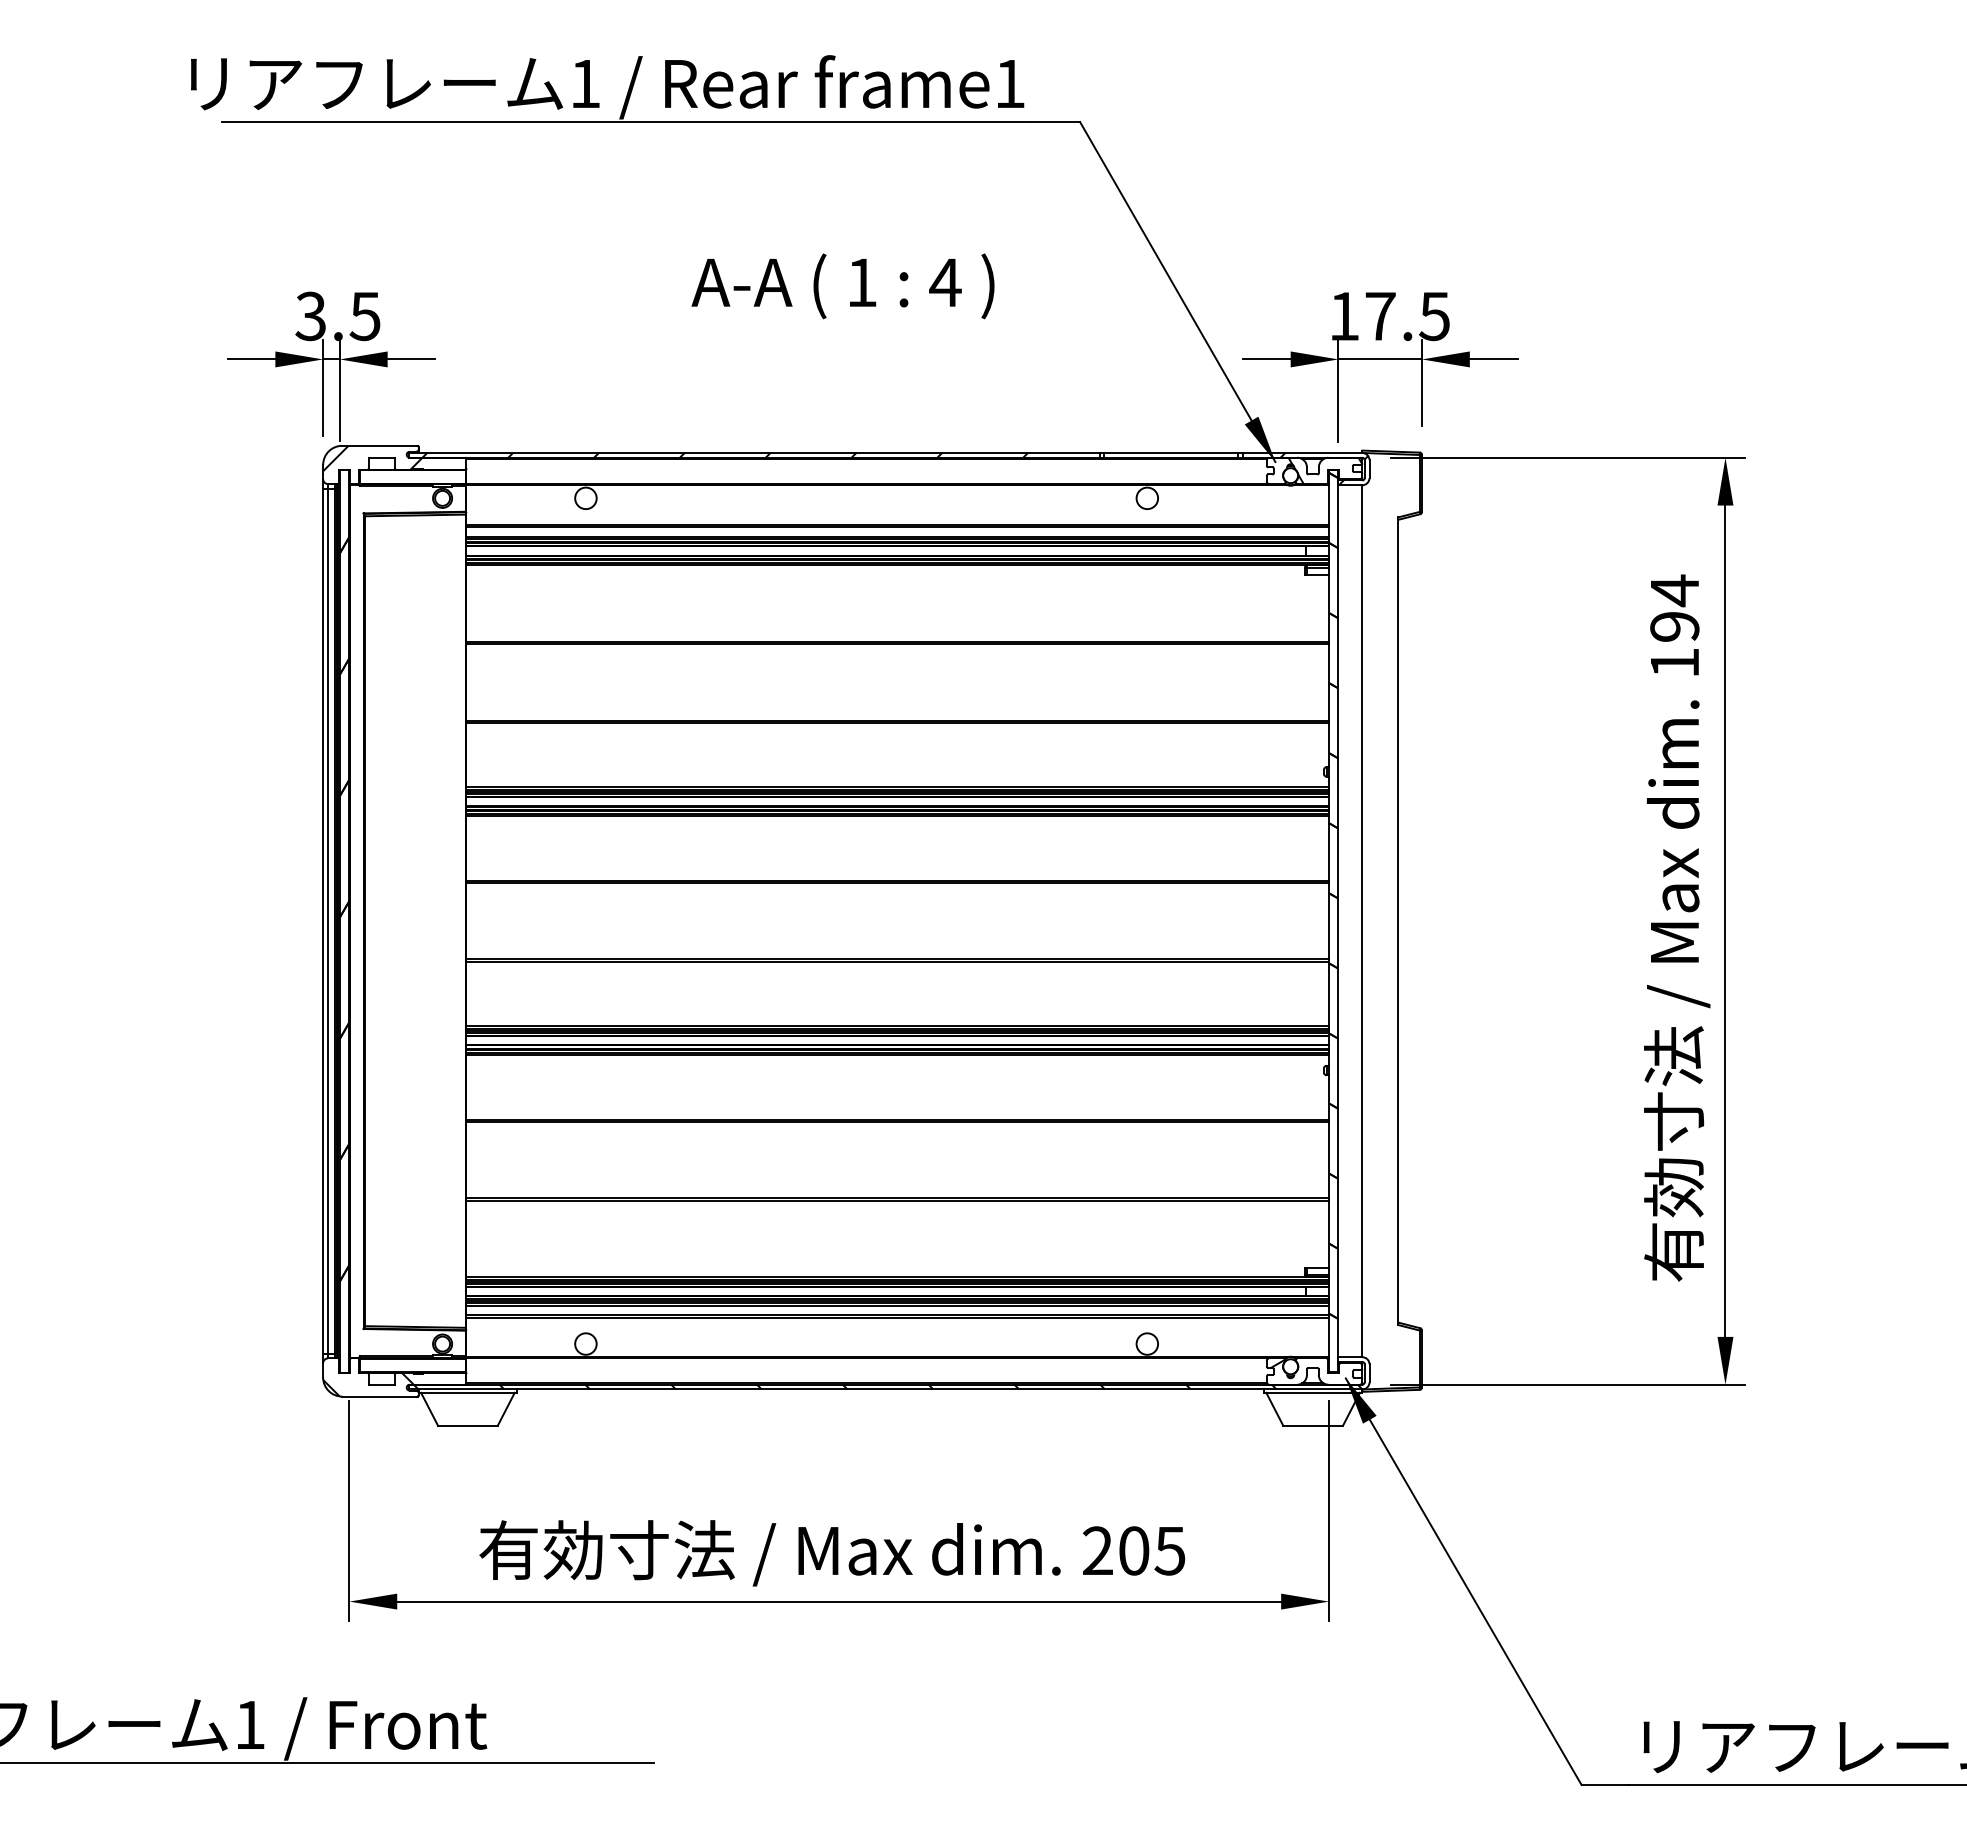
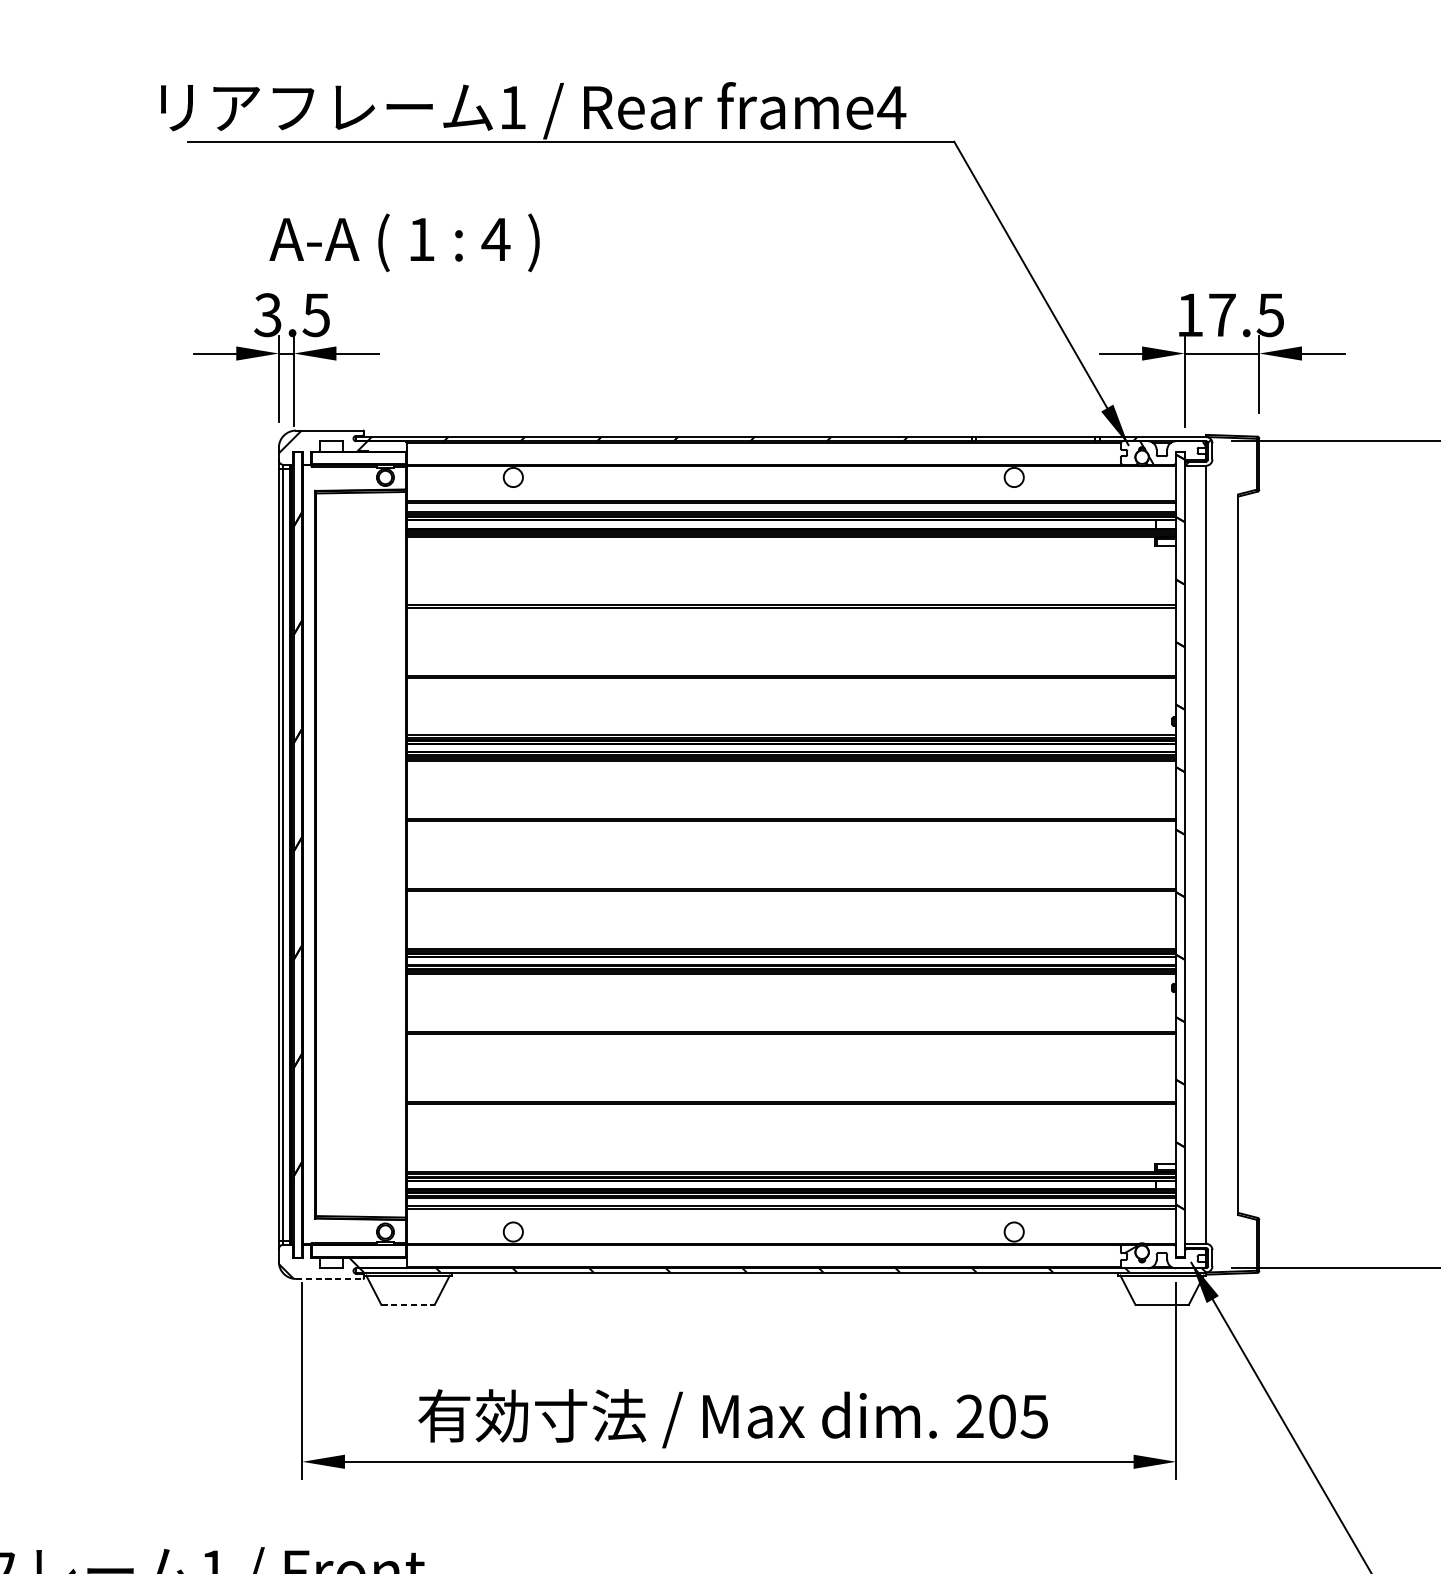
text: (1009, 83) -> (891, 107), frame1 -> frame4
text: (842, 286) -> (404, 242), moved
line: (379, 1396) -> (329, 1278), solid -> dashed
line: (467, 1425) -> (407, 1304), solid -> dashed

